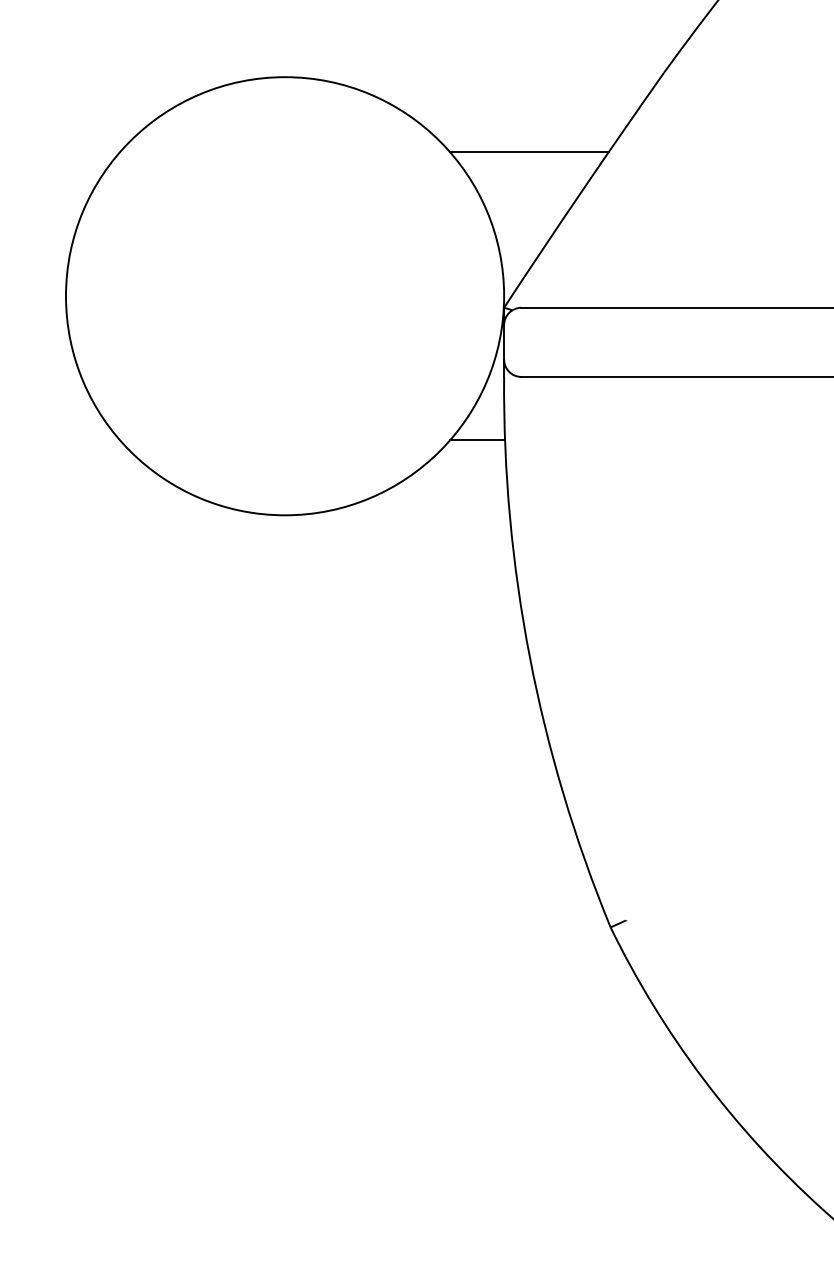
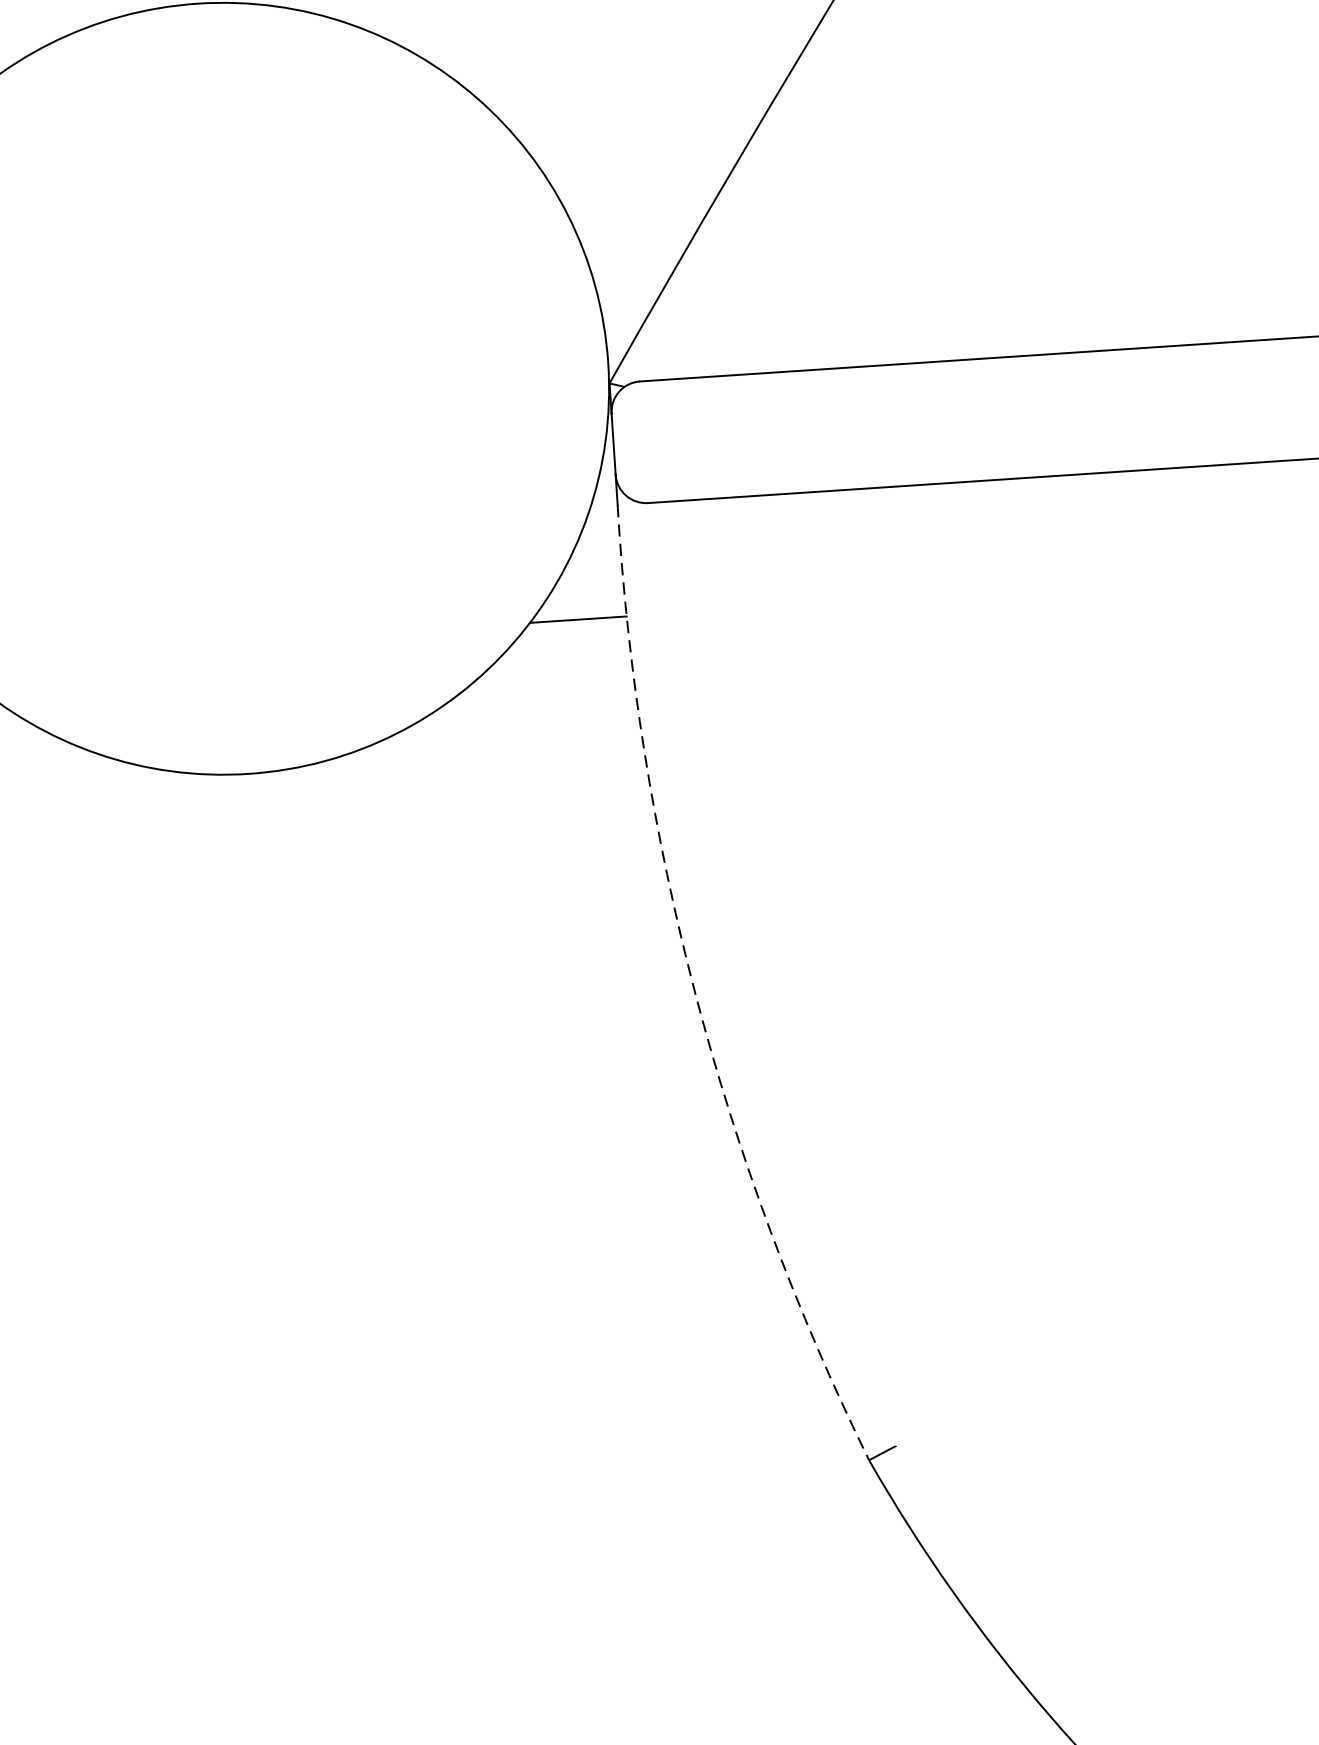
line: (529, 152) -> (636, 107), removed
arc: (529, 657) -> (695, 995), solid -> dashed

